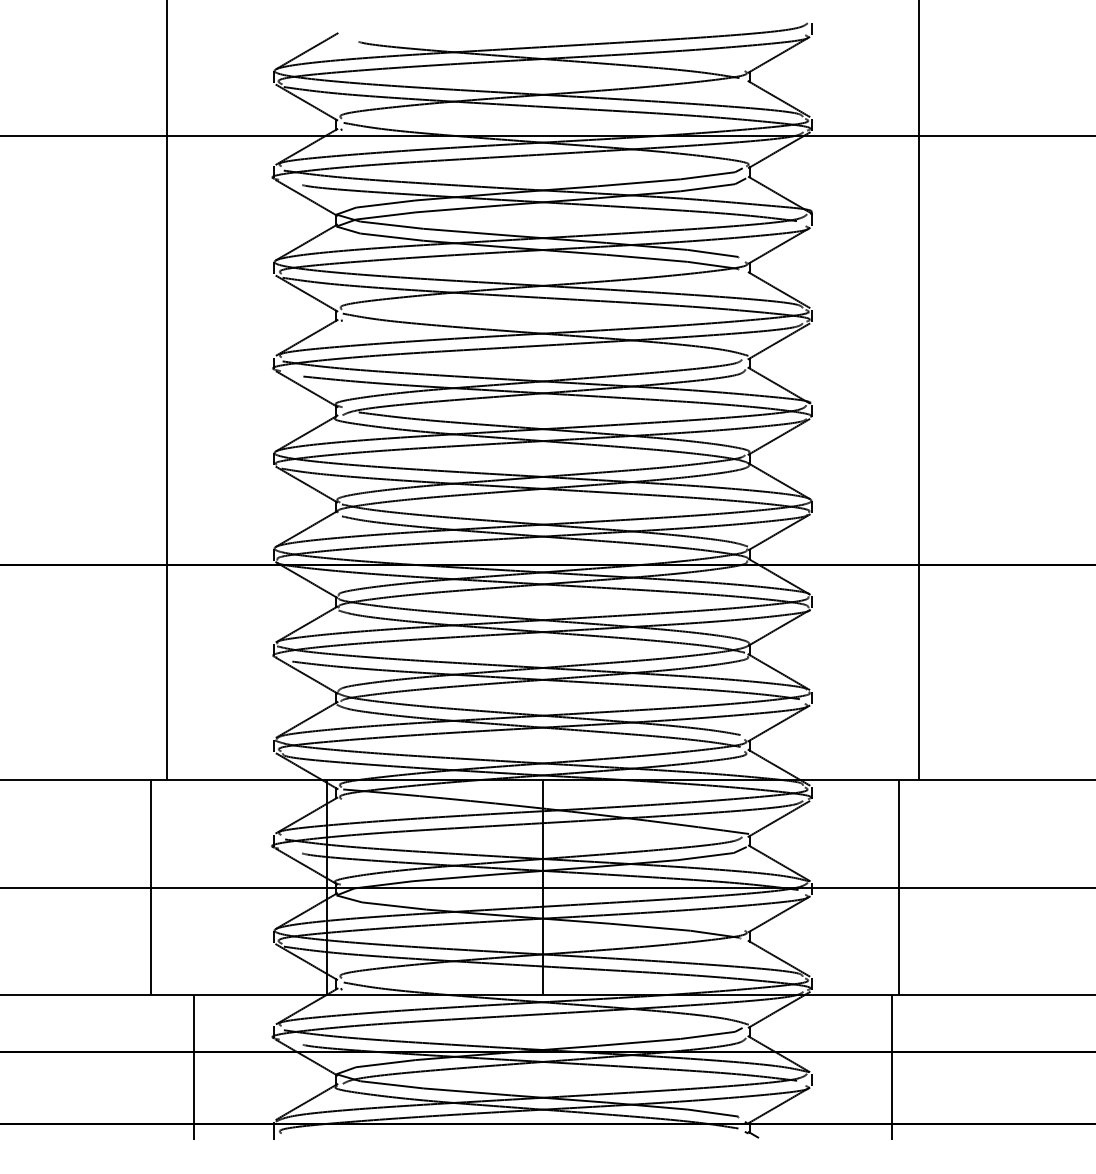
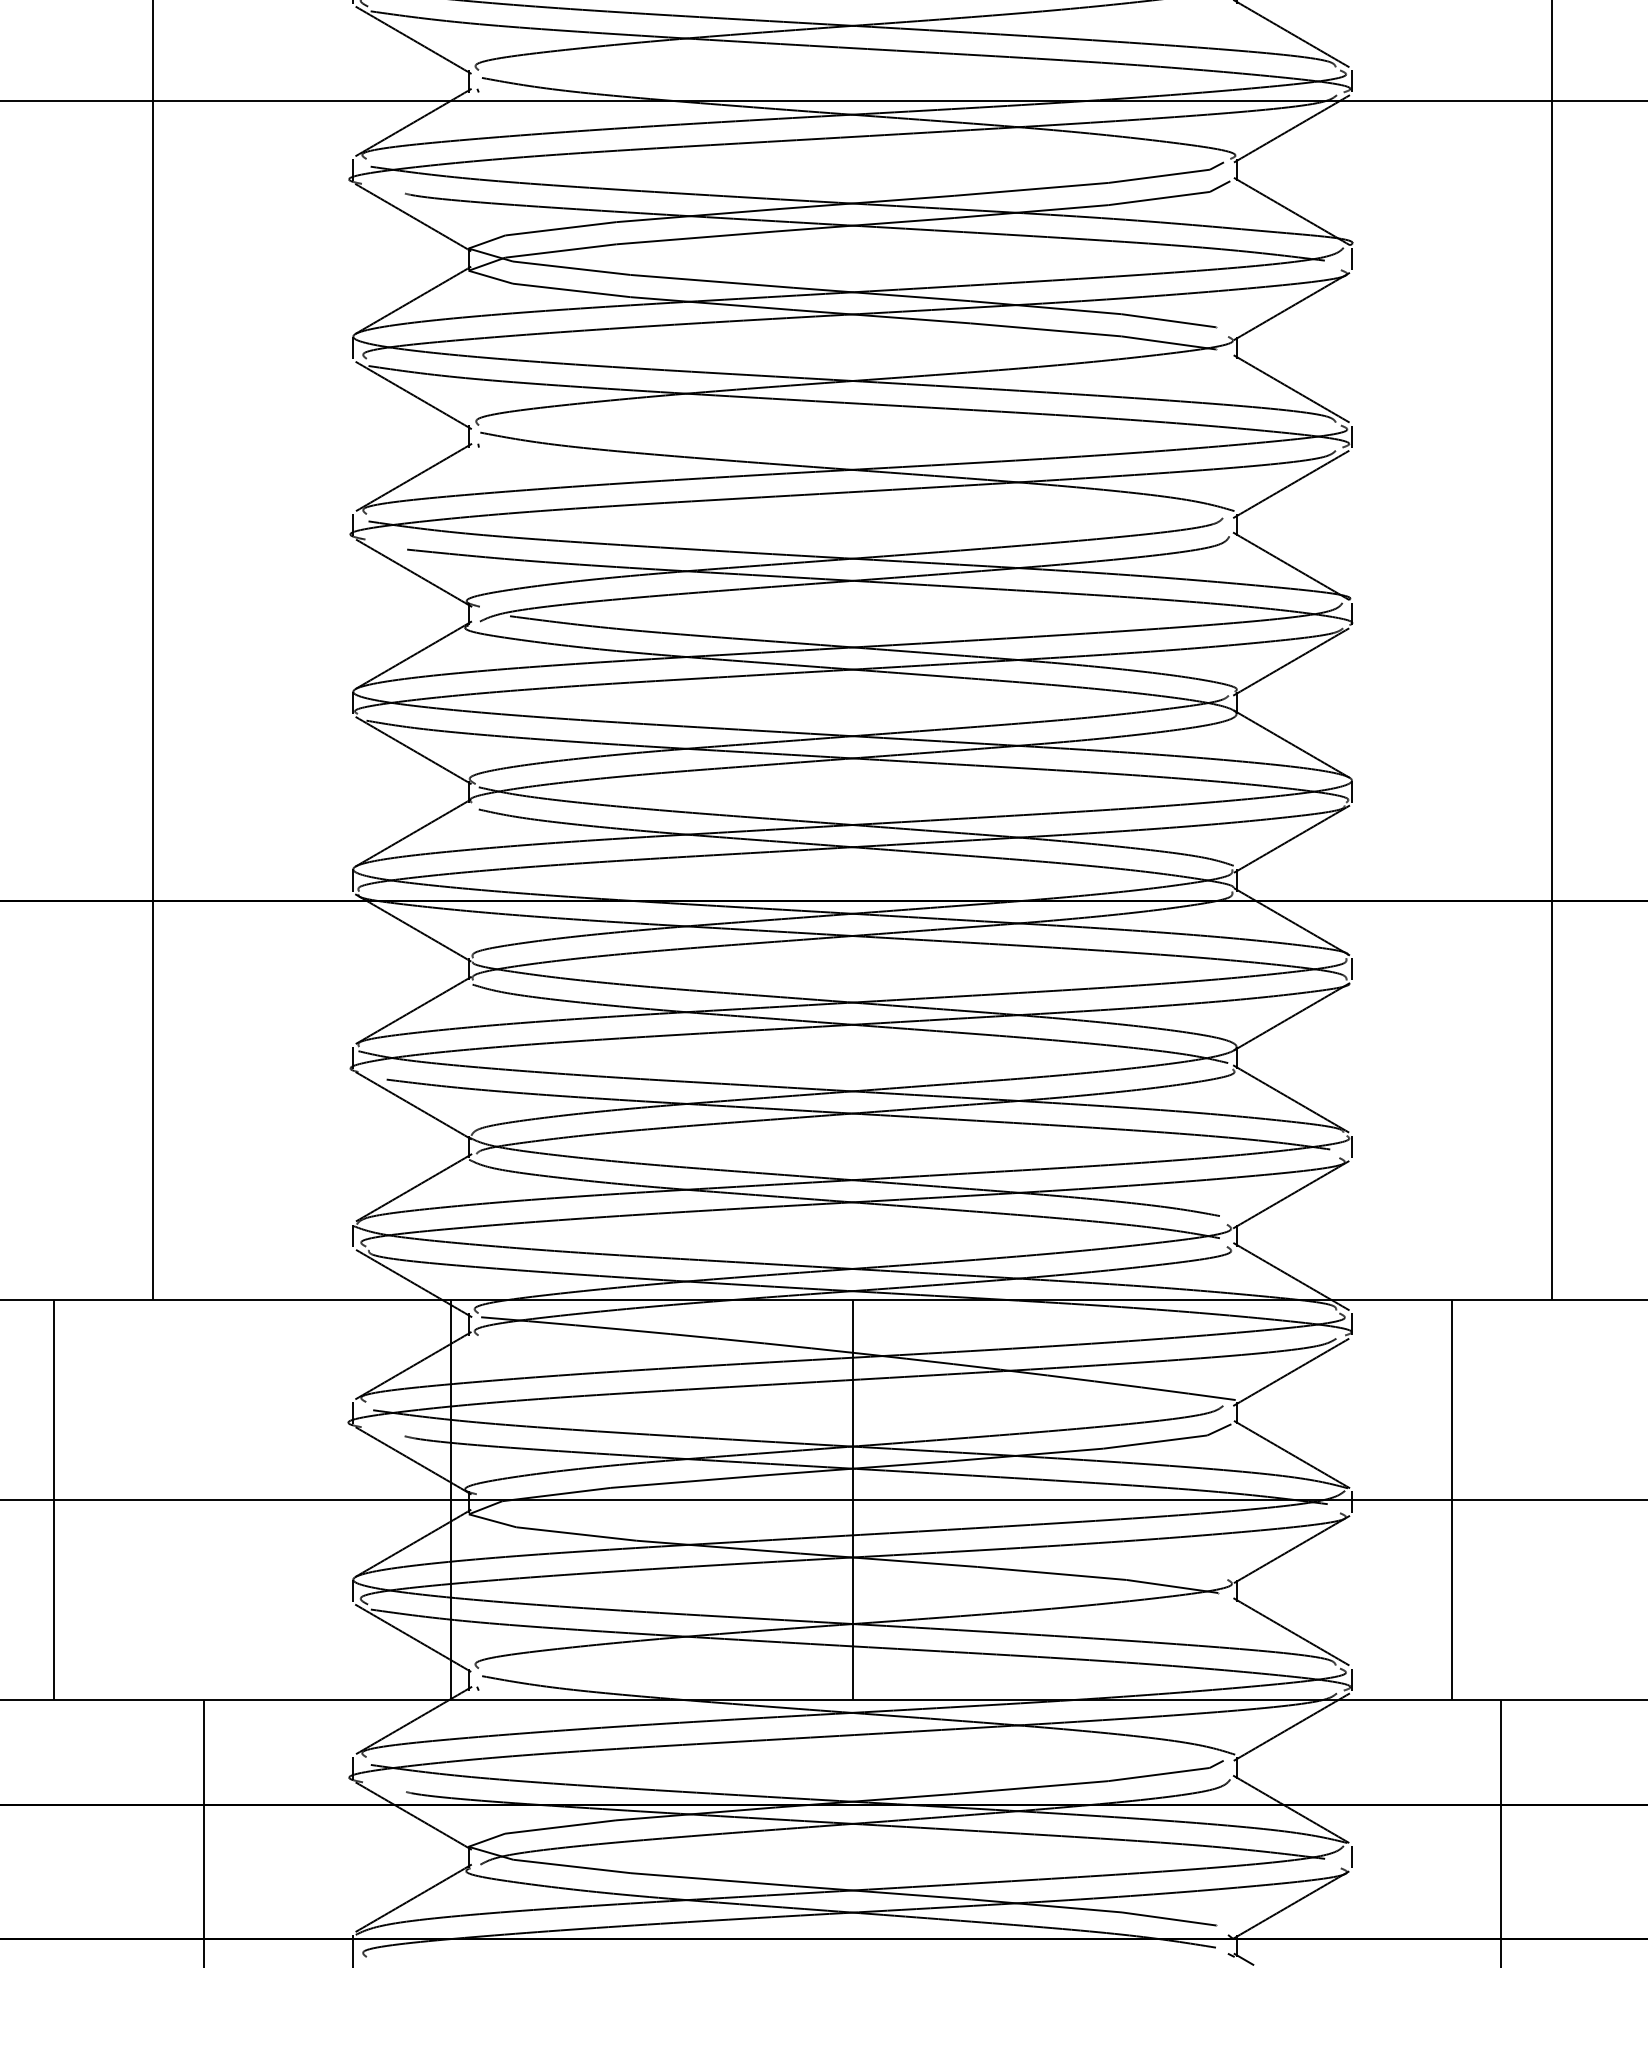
line: (151, 887) -> (54, 1499), moved
line: (899, 887) -> (1452, 1499), moved

